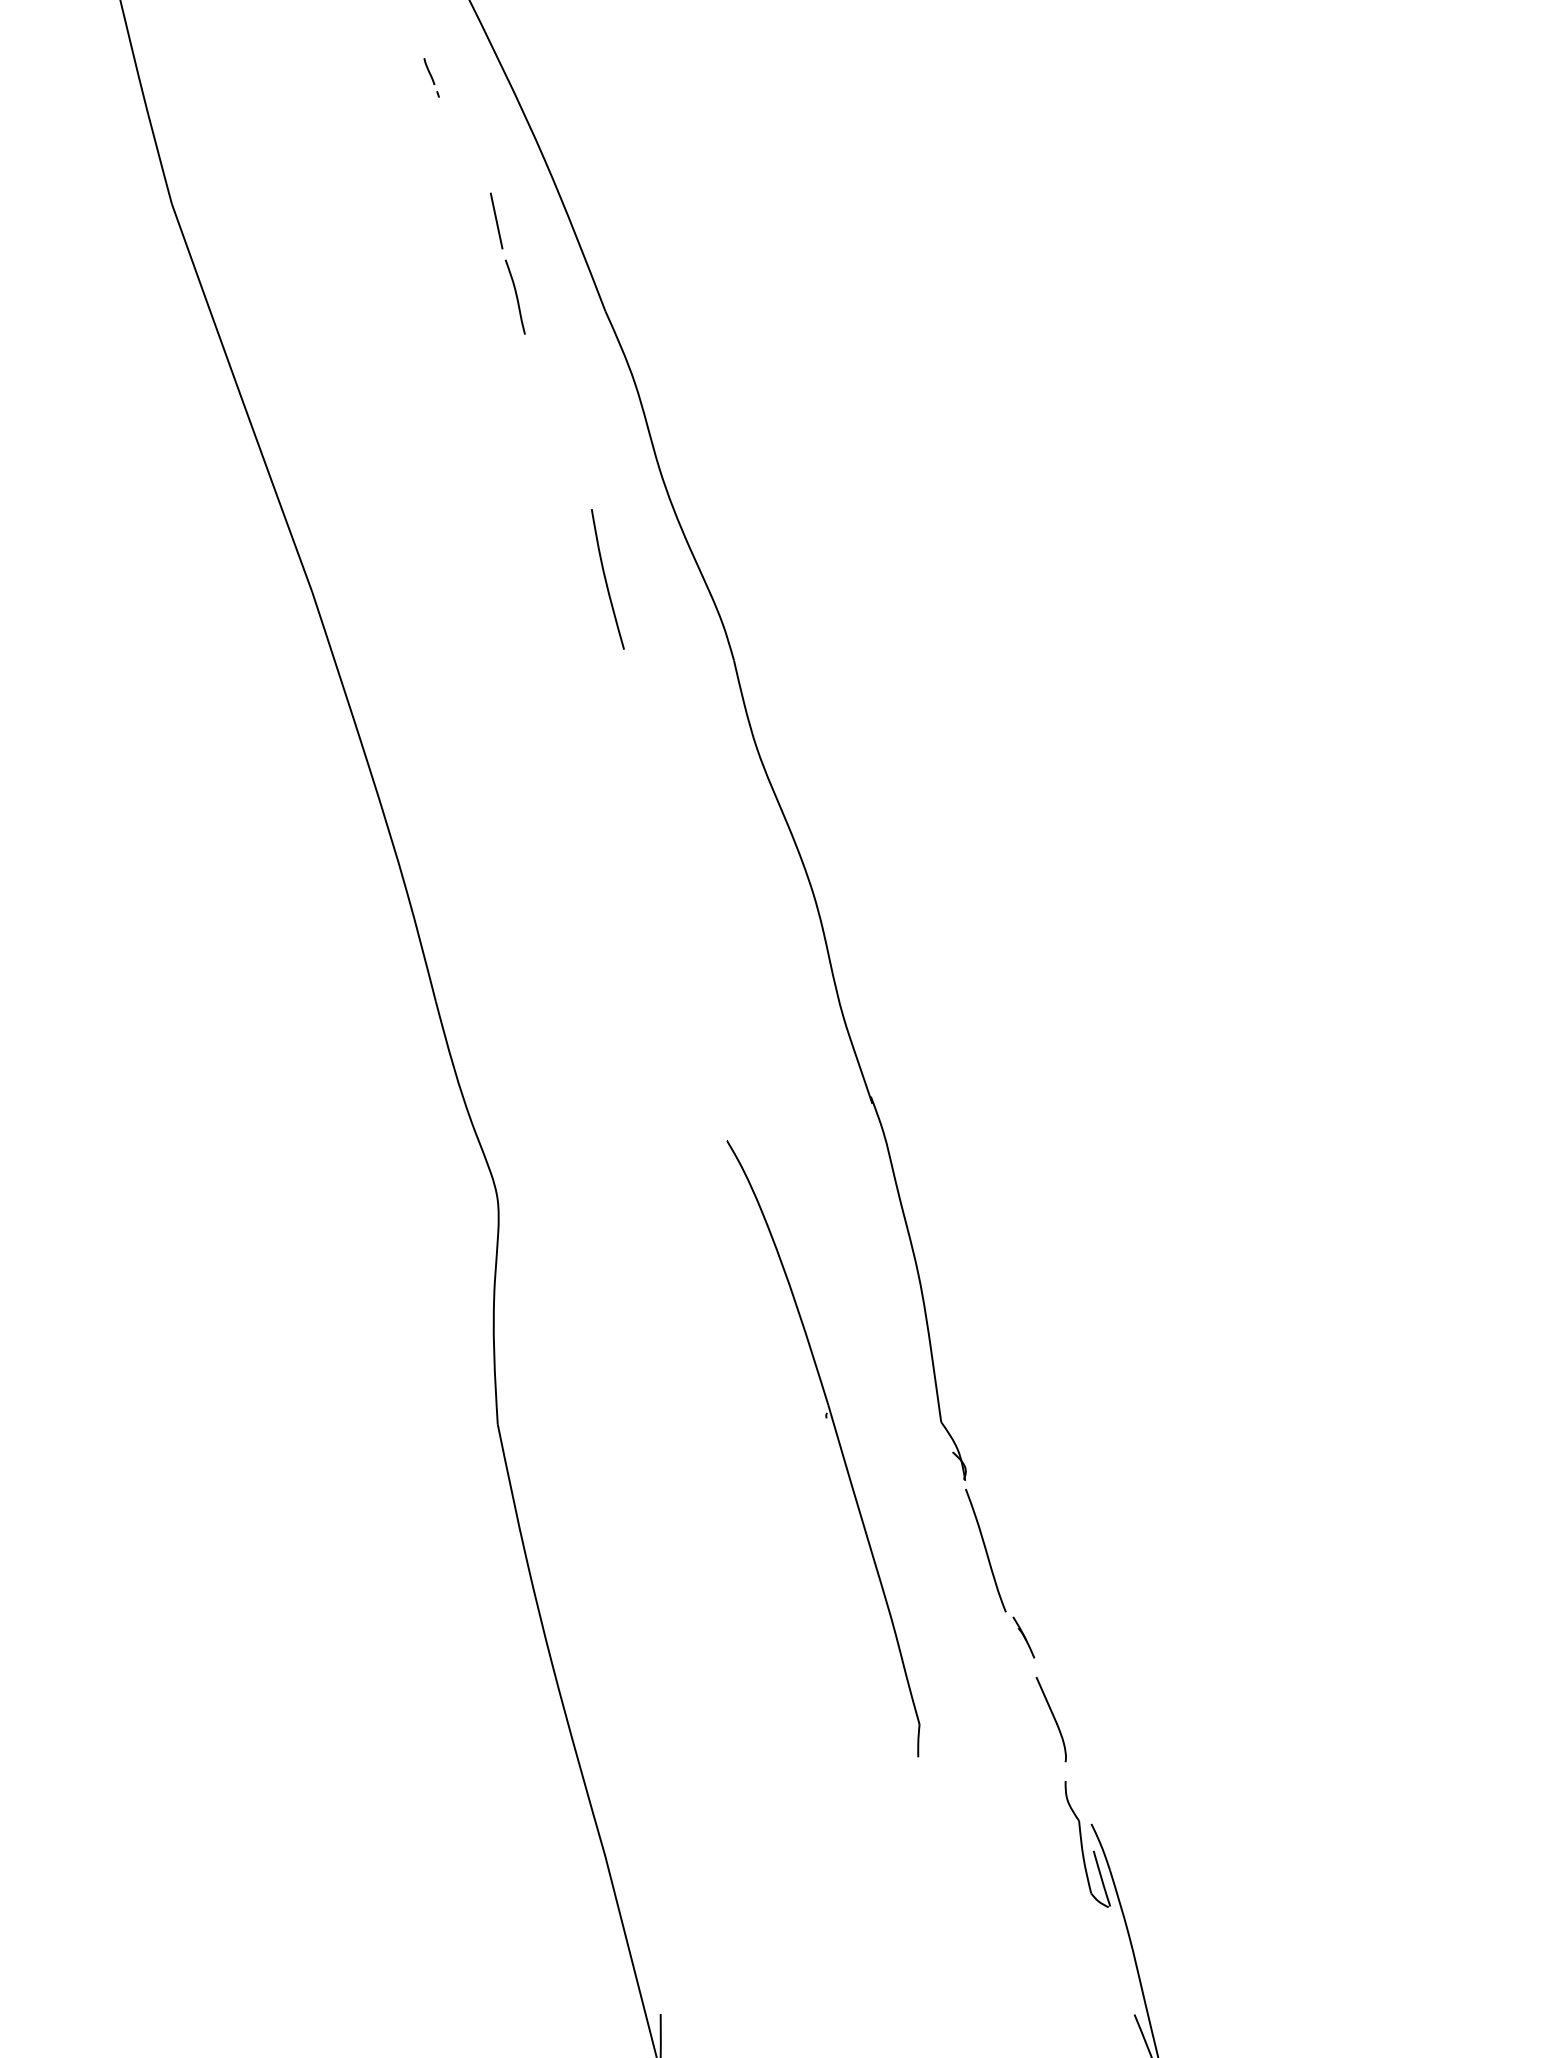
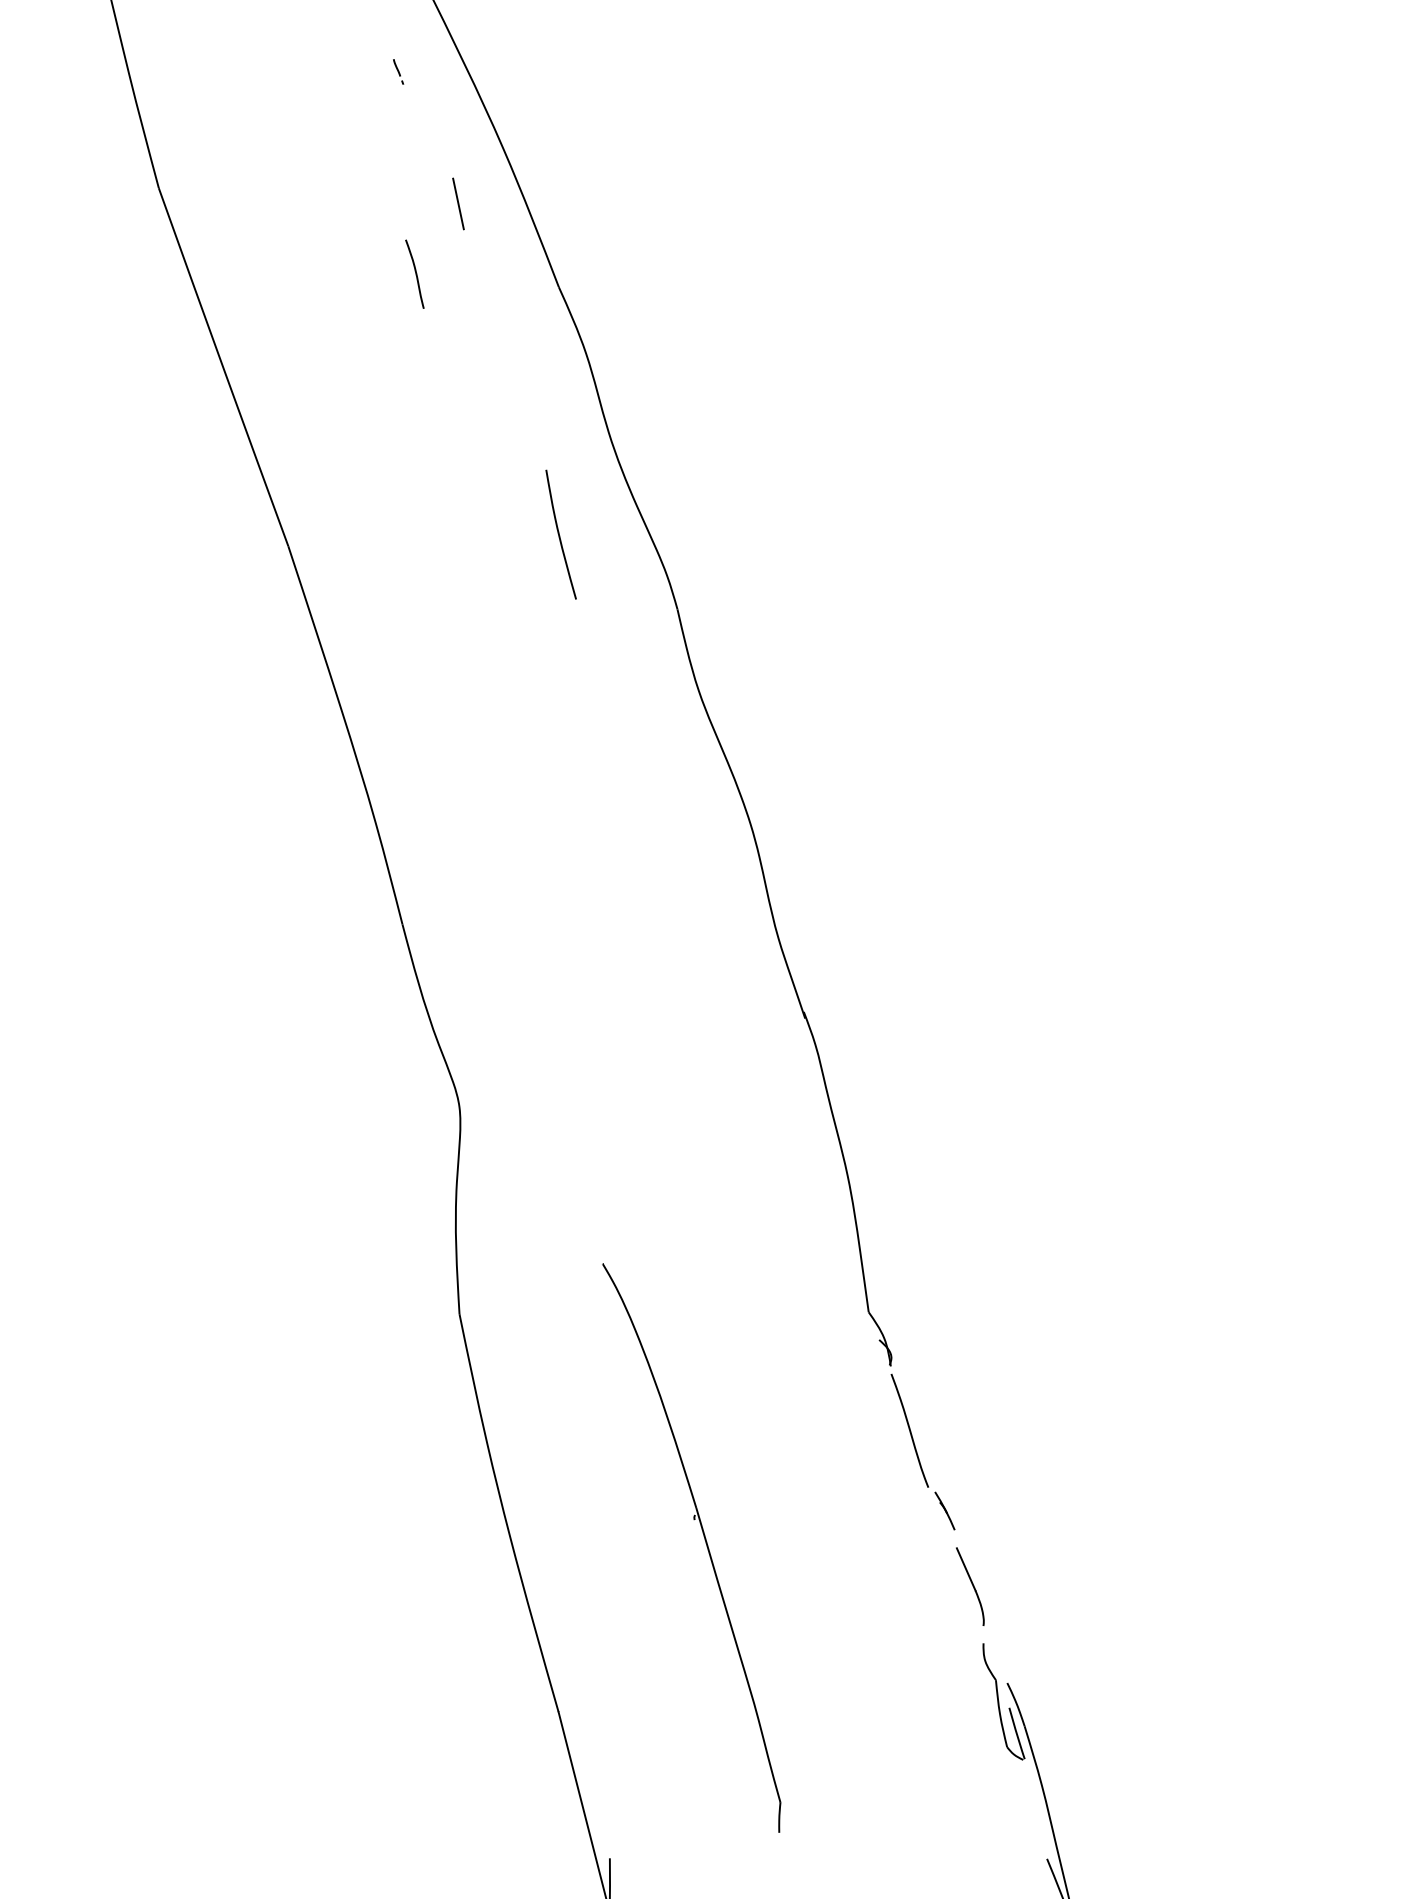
part: (431, 77) -> (398, 71), size x0.7
curve: (515, 295) -> (415, 272), moved
part: (838, 1444) -> (705, 1544), moved

